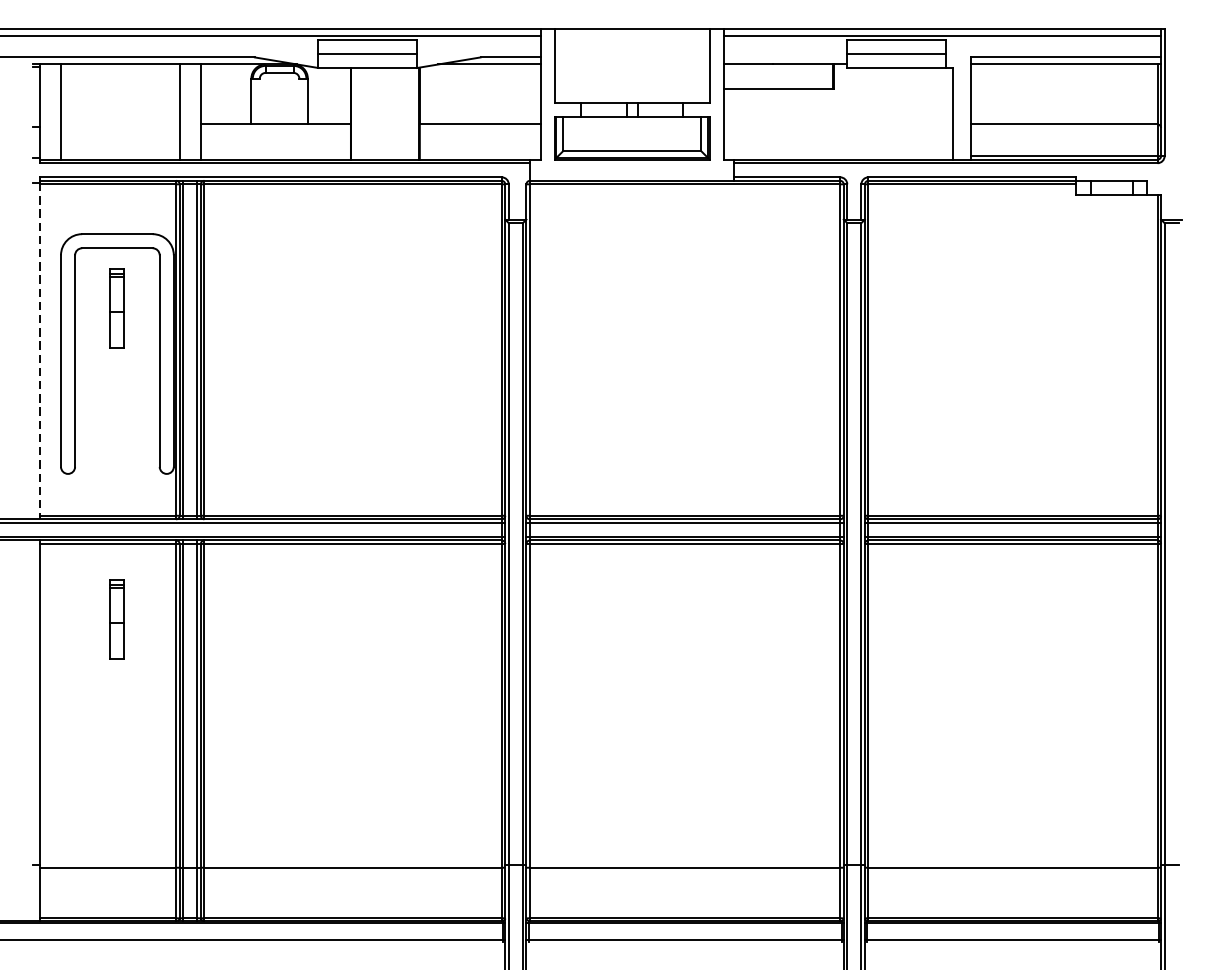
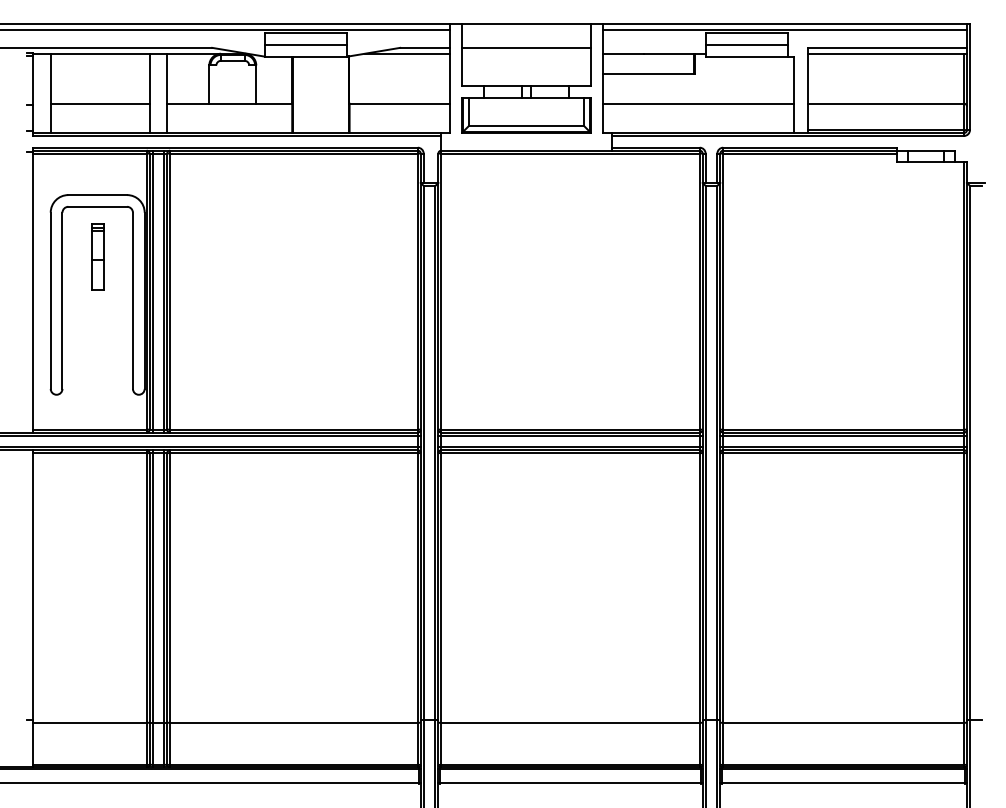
line: (632, 56) -> (526, 47), added
line: (119, 124) -> (99, 103), added
line: (837, 124) -> (697, 103), added
line: (40, 352) -> (33, 293), dashed -> solid
part: (117, 618) -> (97, 515), removed

